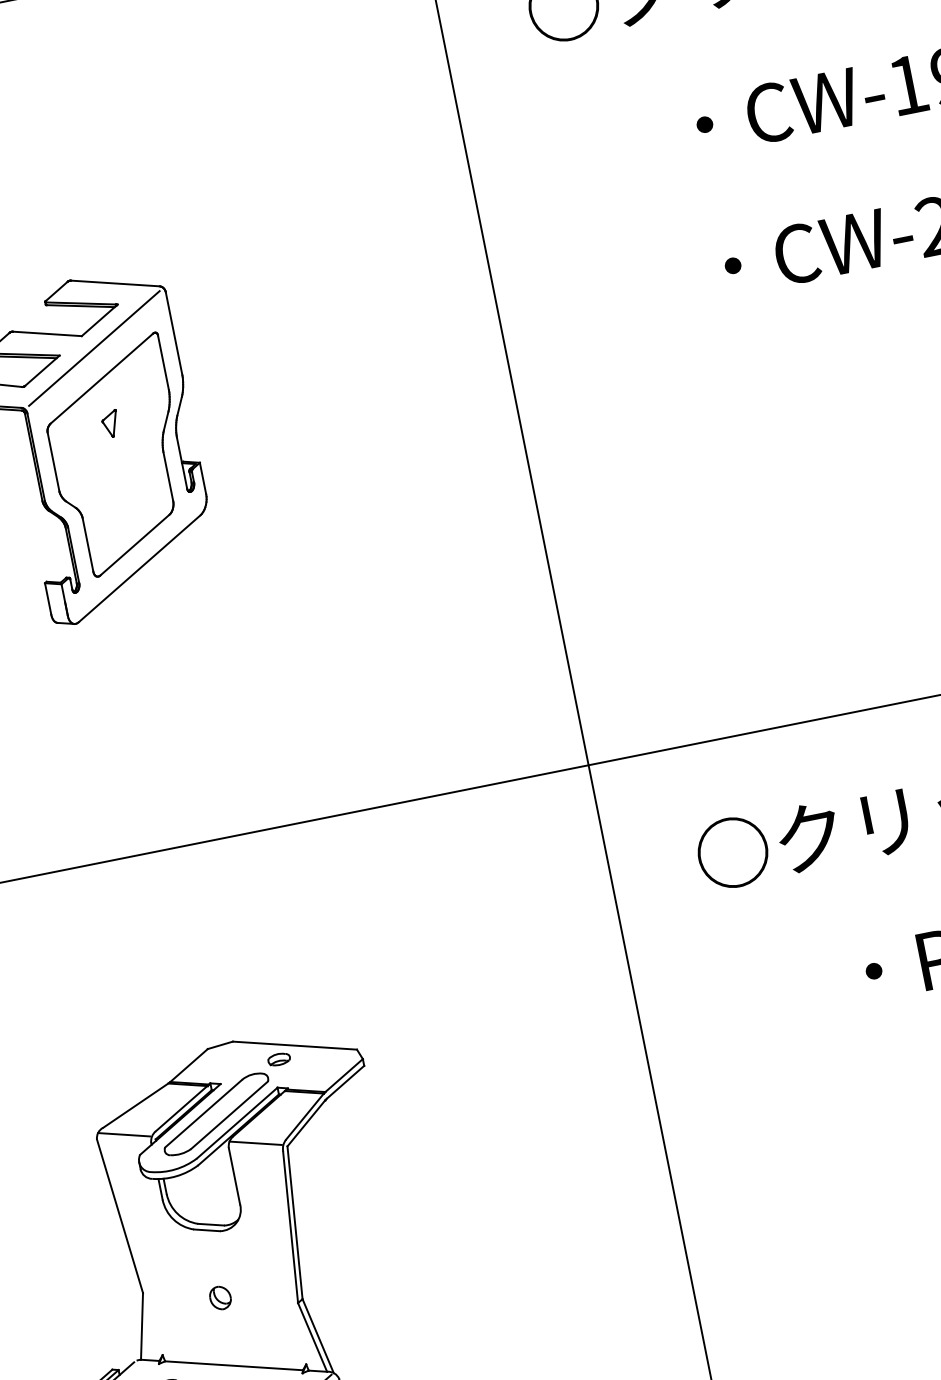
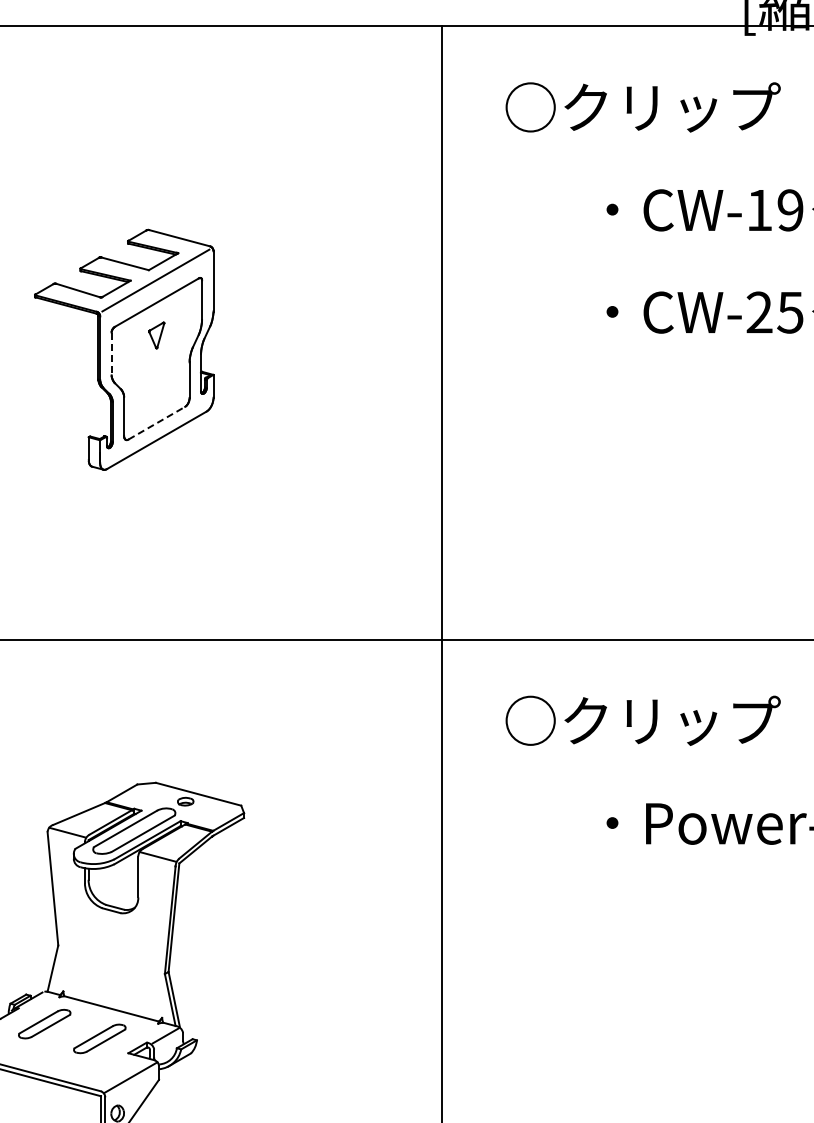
part: (110, 424) -> (156, 335), size x1.4
line: (53, 462) -> (111, 354), solid -> dashed
line: (134, 545) -> (156, 423), solid -> dashed
part: (220, 1297) -> (111, 959), removed

